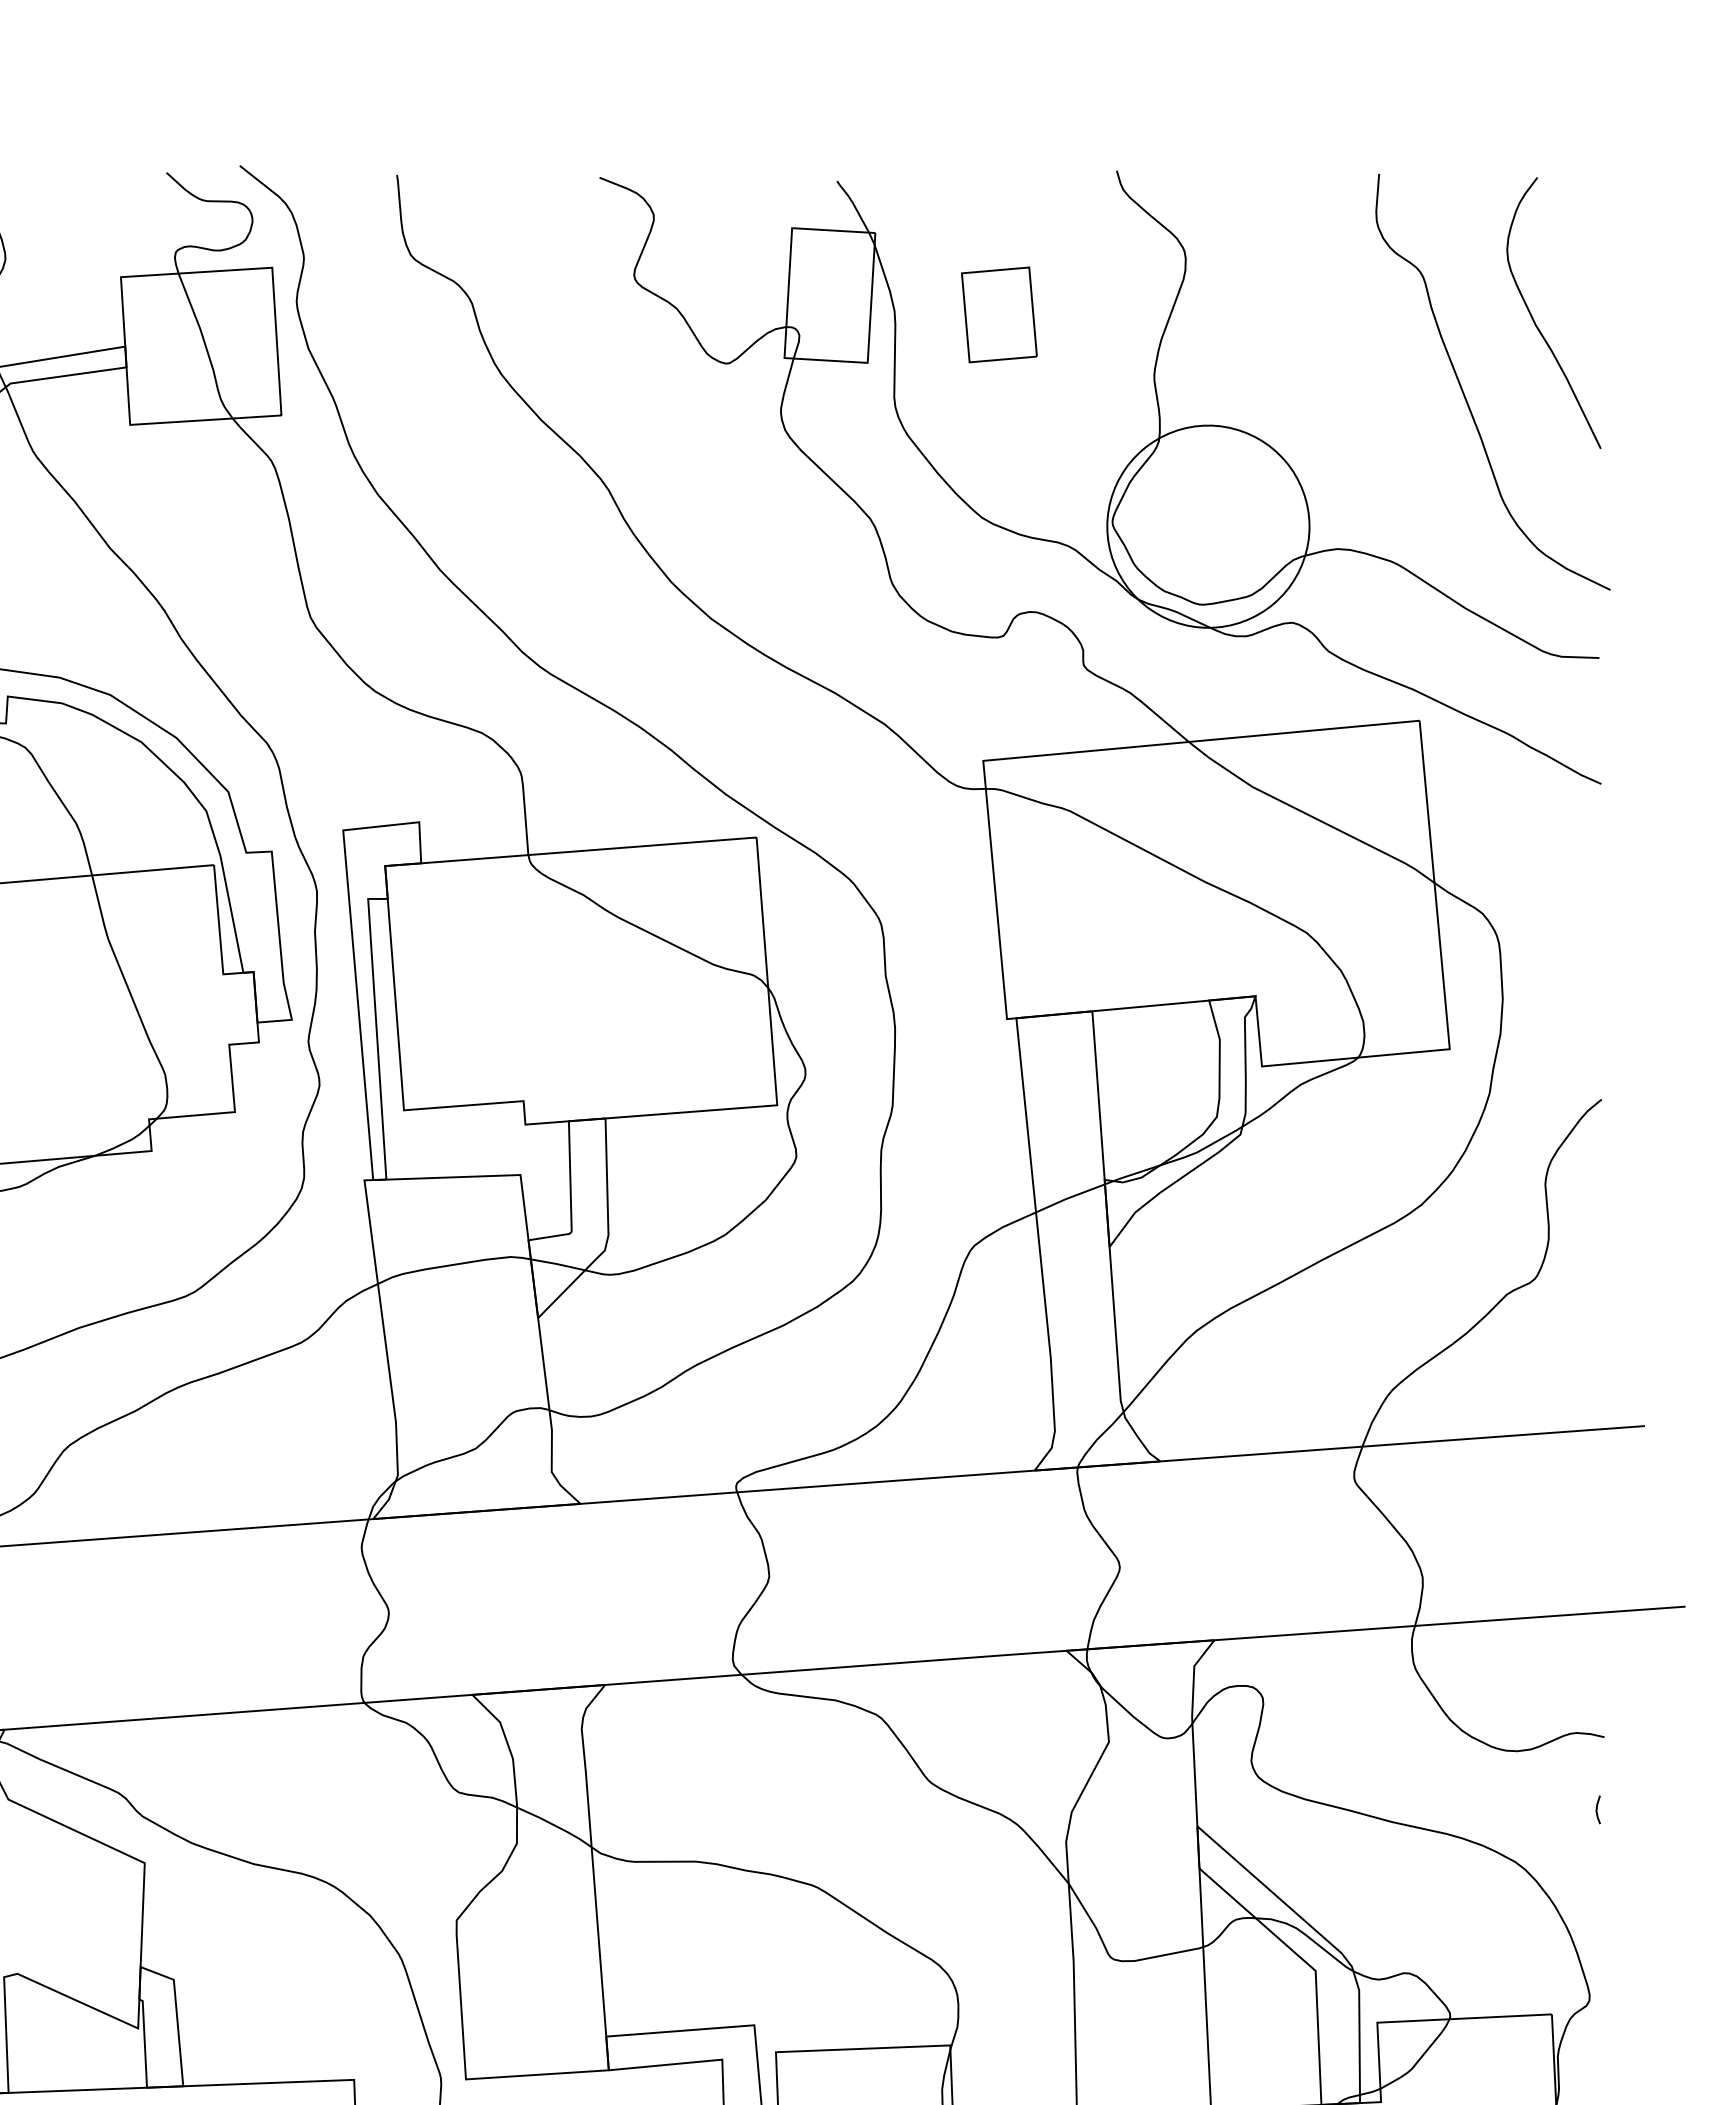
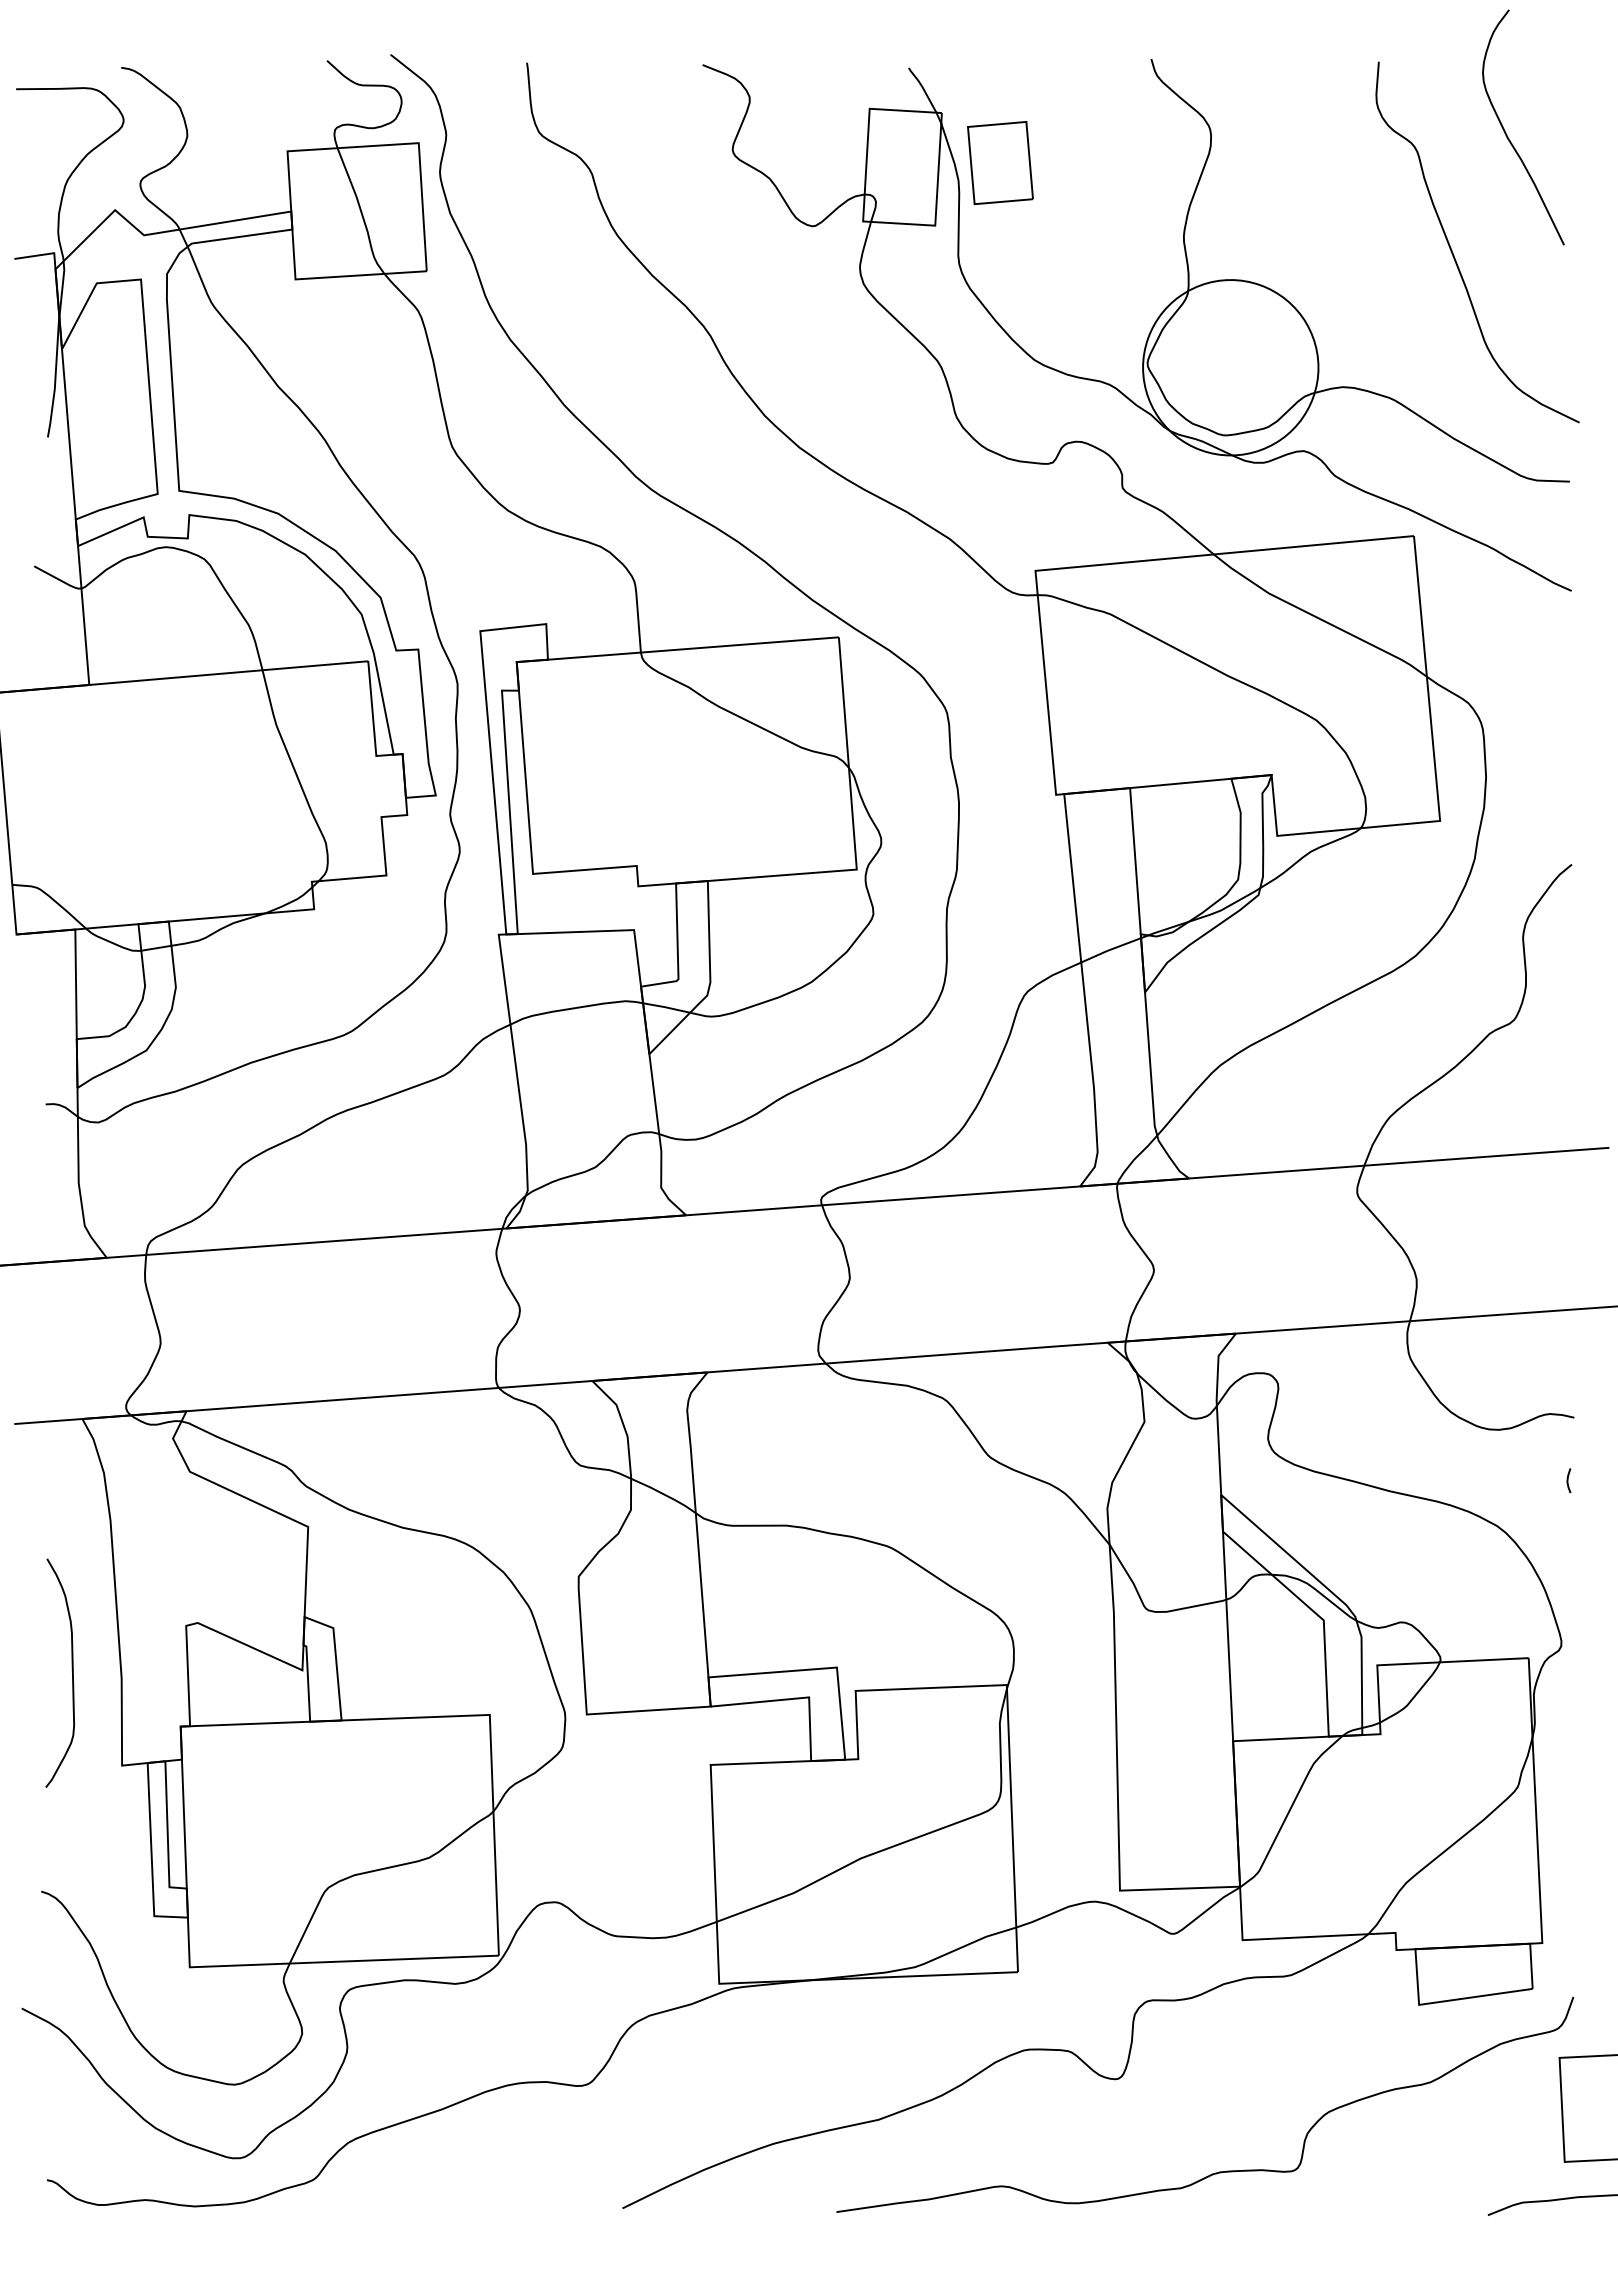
part: (999, 315) -> (1000, 163), moved
curve: (1535, 321) -> (1507, 134), moved

